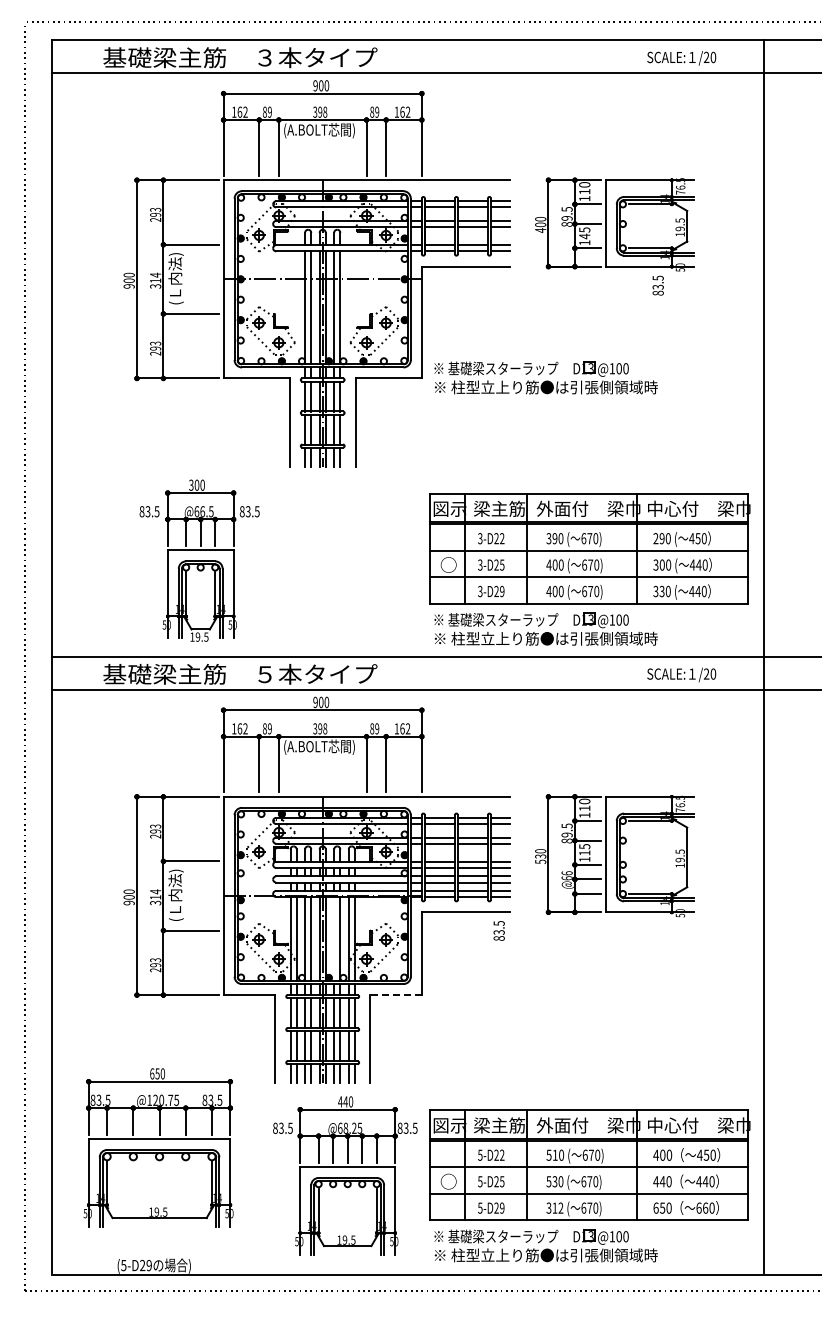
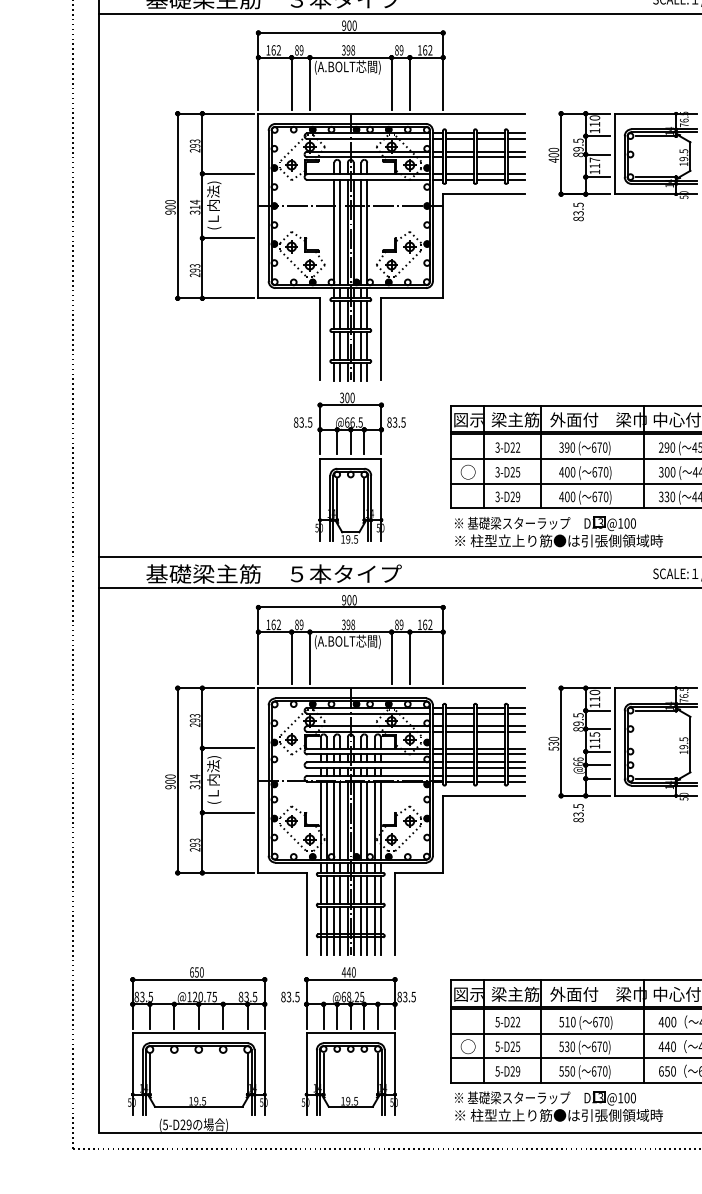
text: (584, 233) -> (594, 163), 145 -> 117
text: (657, 285) -> (577, 211), moved
part: (545, 377) -> (558, 297), removed
part: (199, 560) -> (349, 467), moved
text: (498, 930) -> (577, 812), moved
line: (334, 939) -> (361, 821), added
line: (396, 995) -> (419, 873), dashed -> solid
part: (158, 1147) -> (197, 1040), moved
part: (345, 1175) -> (348, 1040), moved
text: (554, 1207) -> (566, 1070), 312 -> 550

